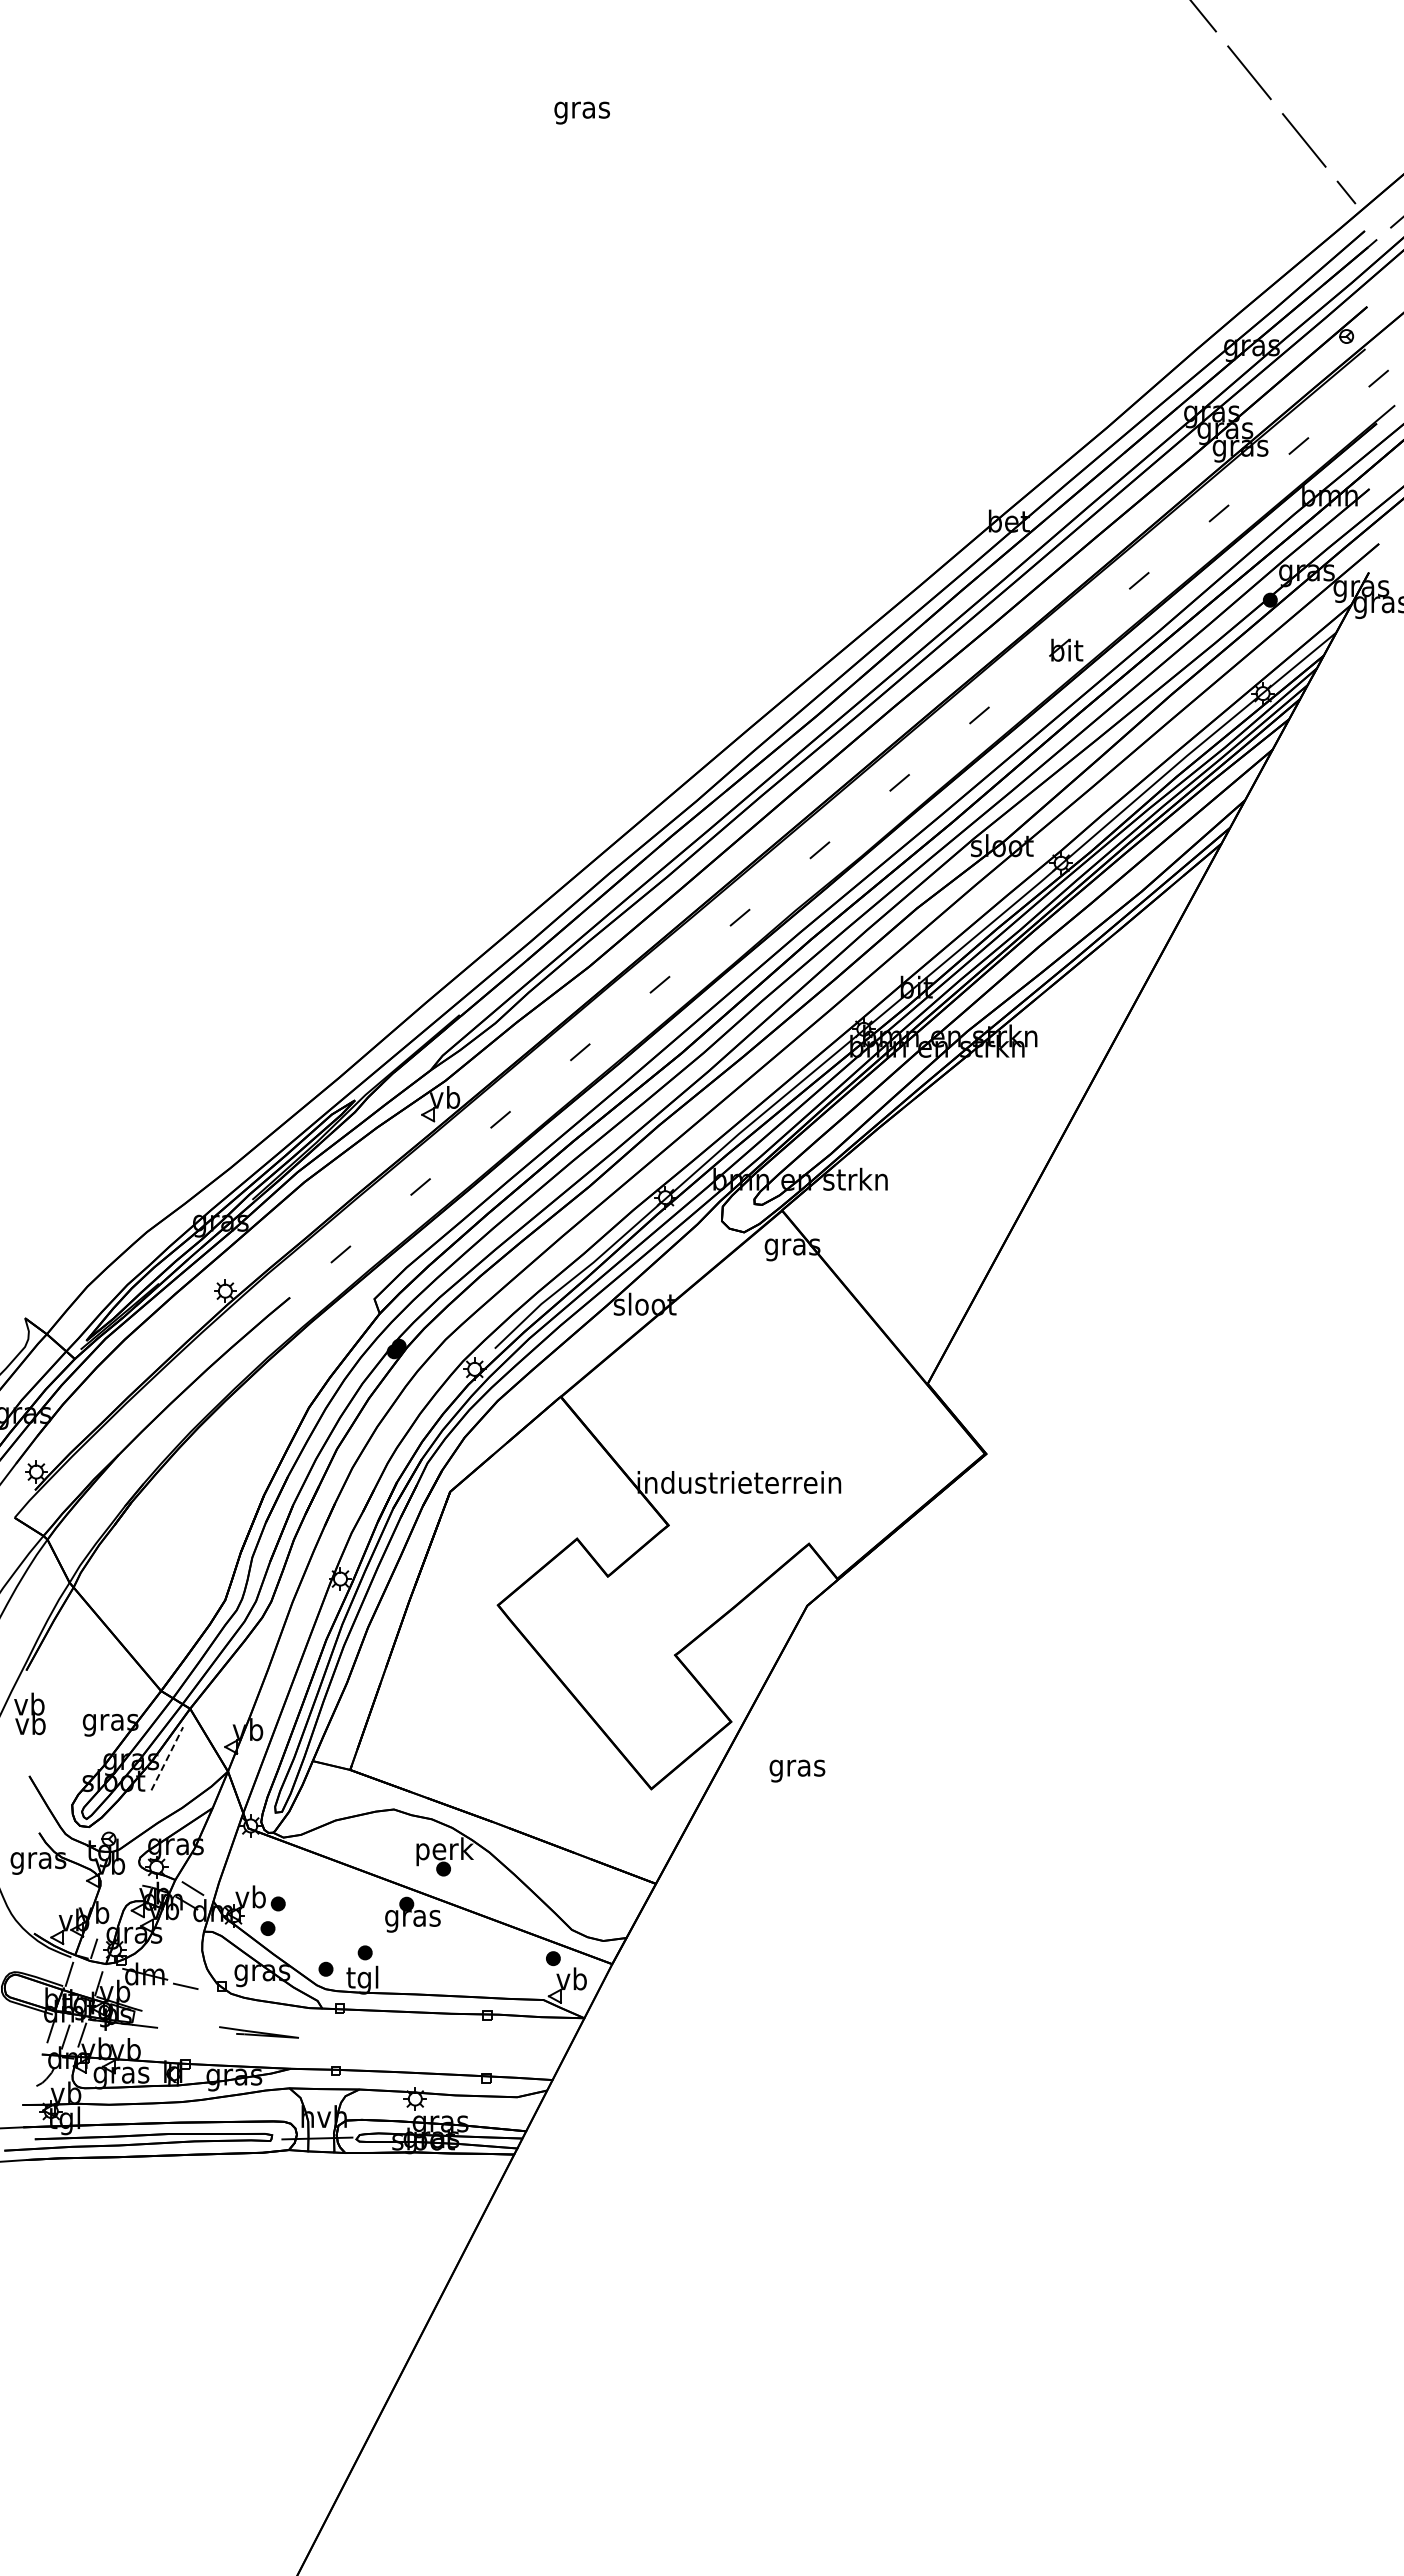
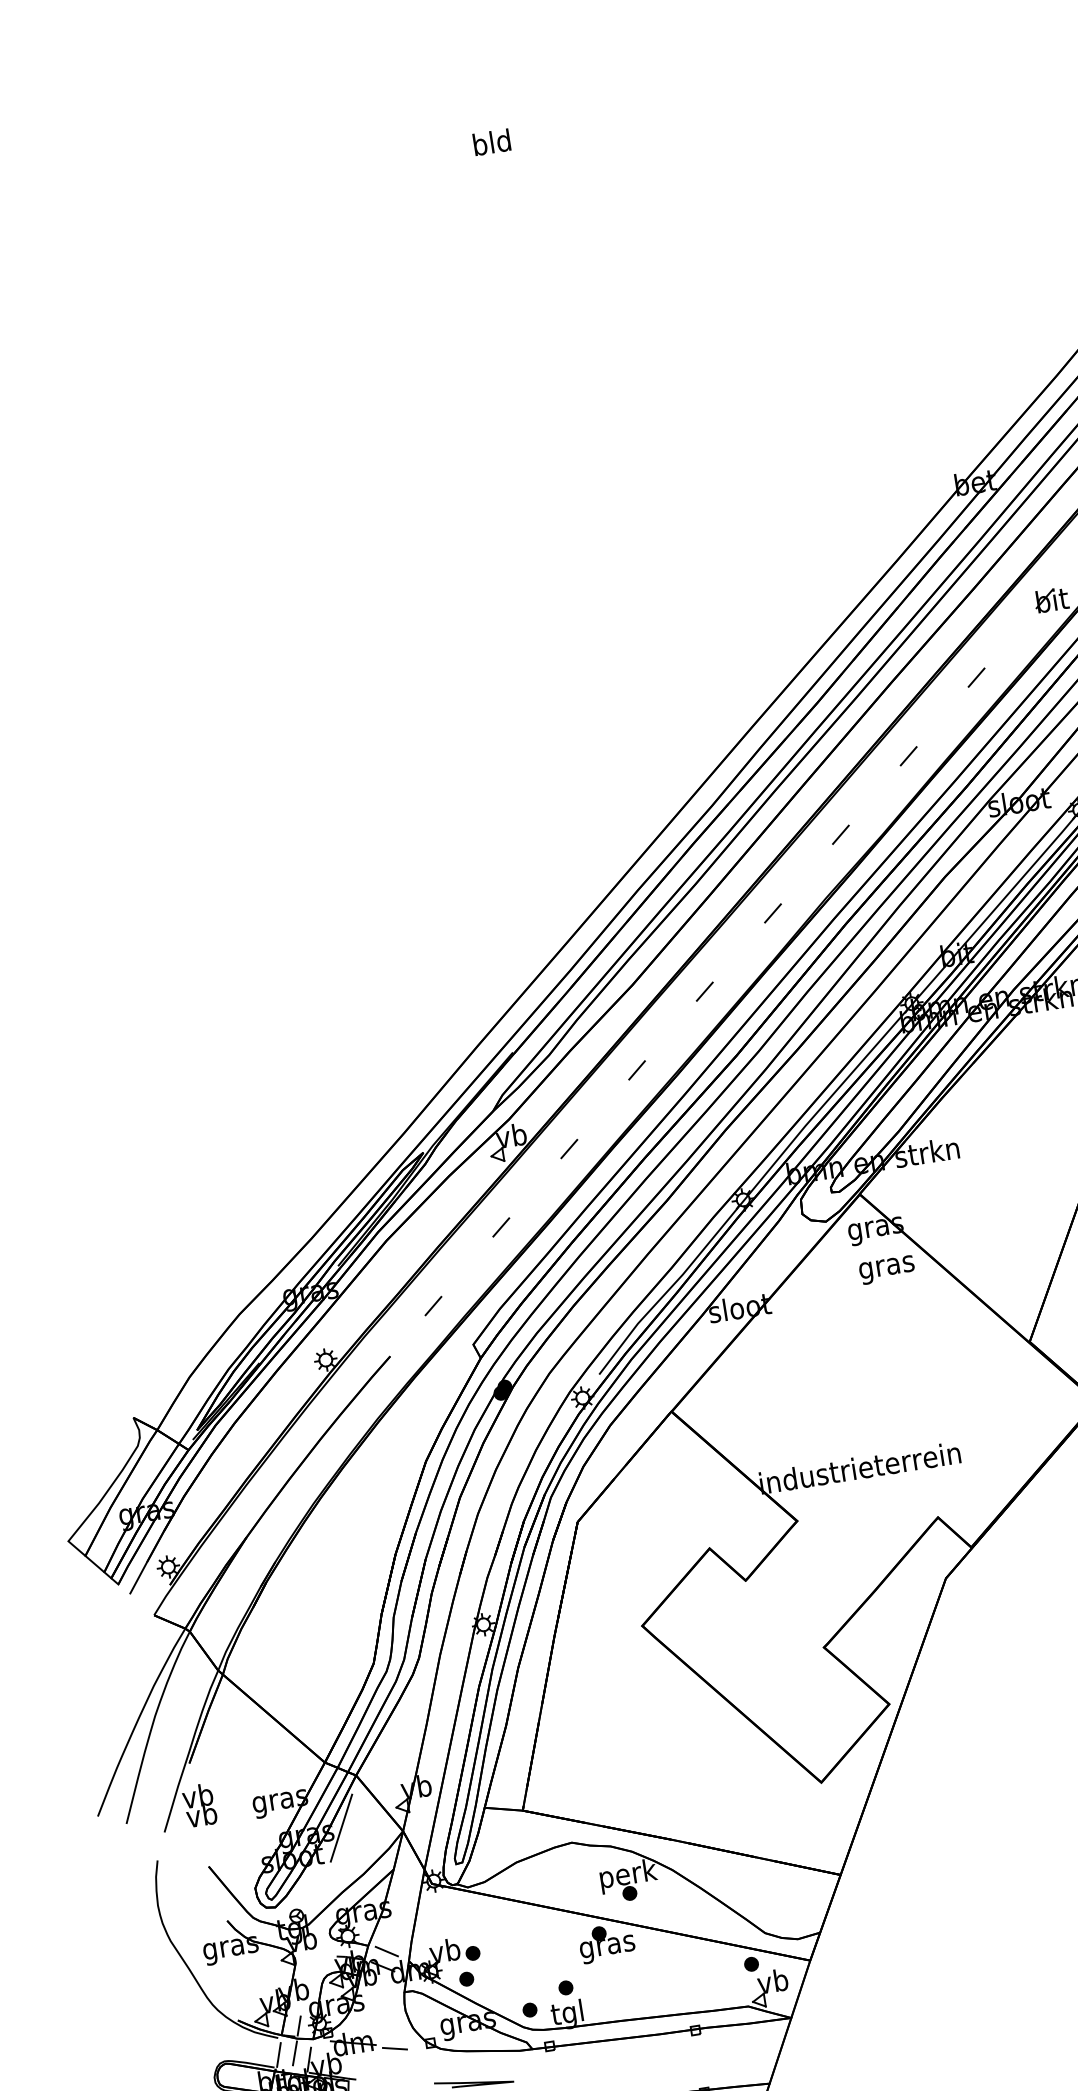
text: (581, 109) -> (491, 144), gras -> bld
line: (167, 1758) -> (341, 1827), dashed -> solid
text: (797, 1770) -> (887, 1269), moved
line: (84, 1976) -> (294, 2054), added

